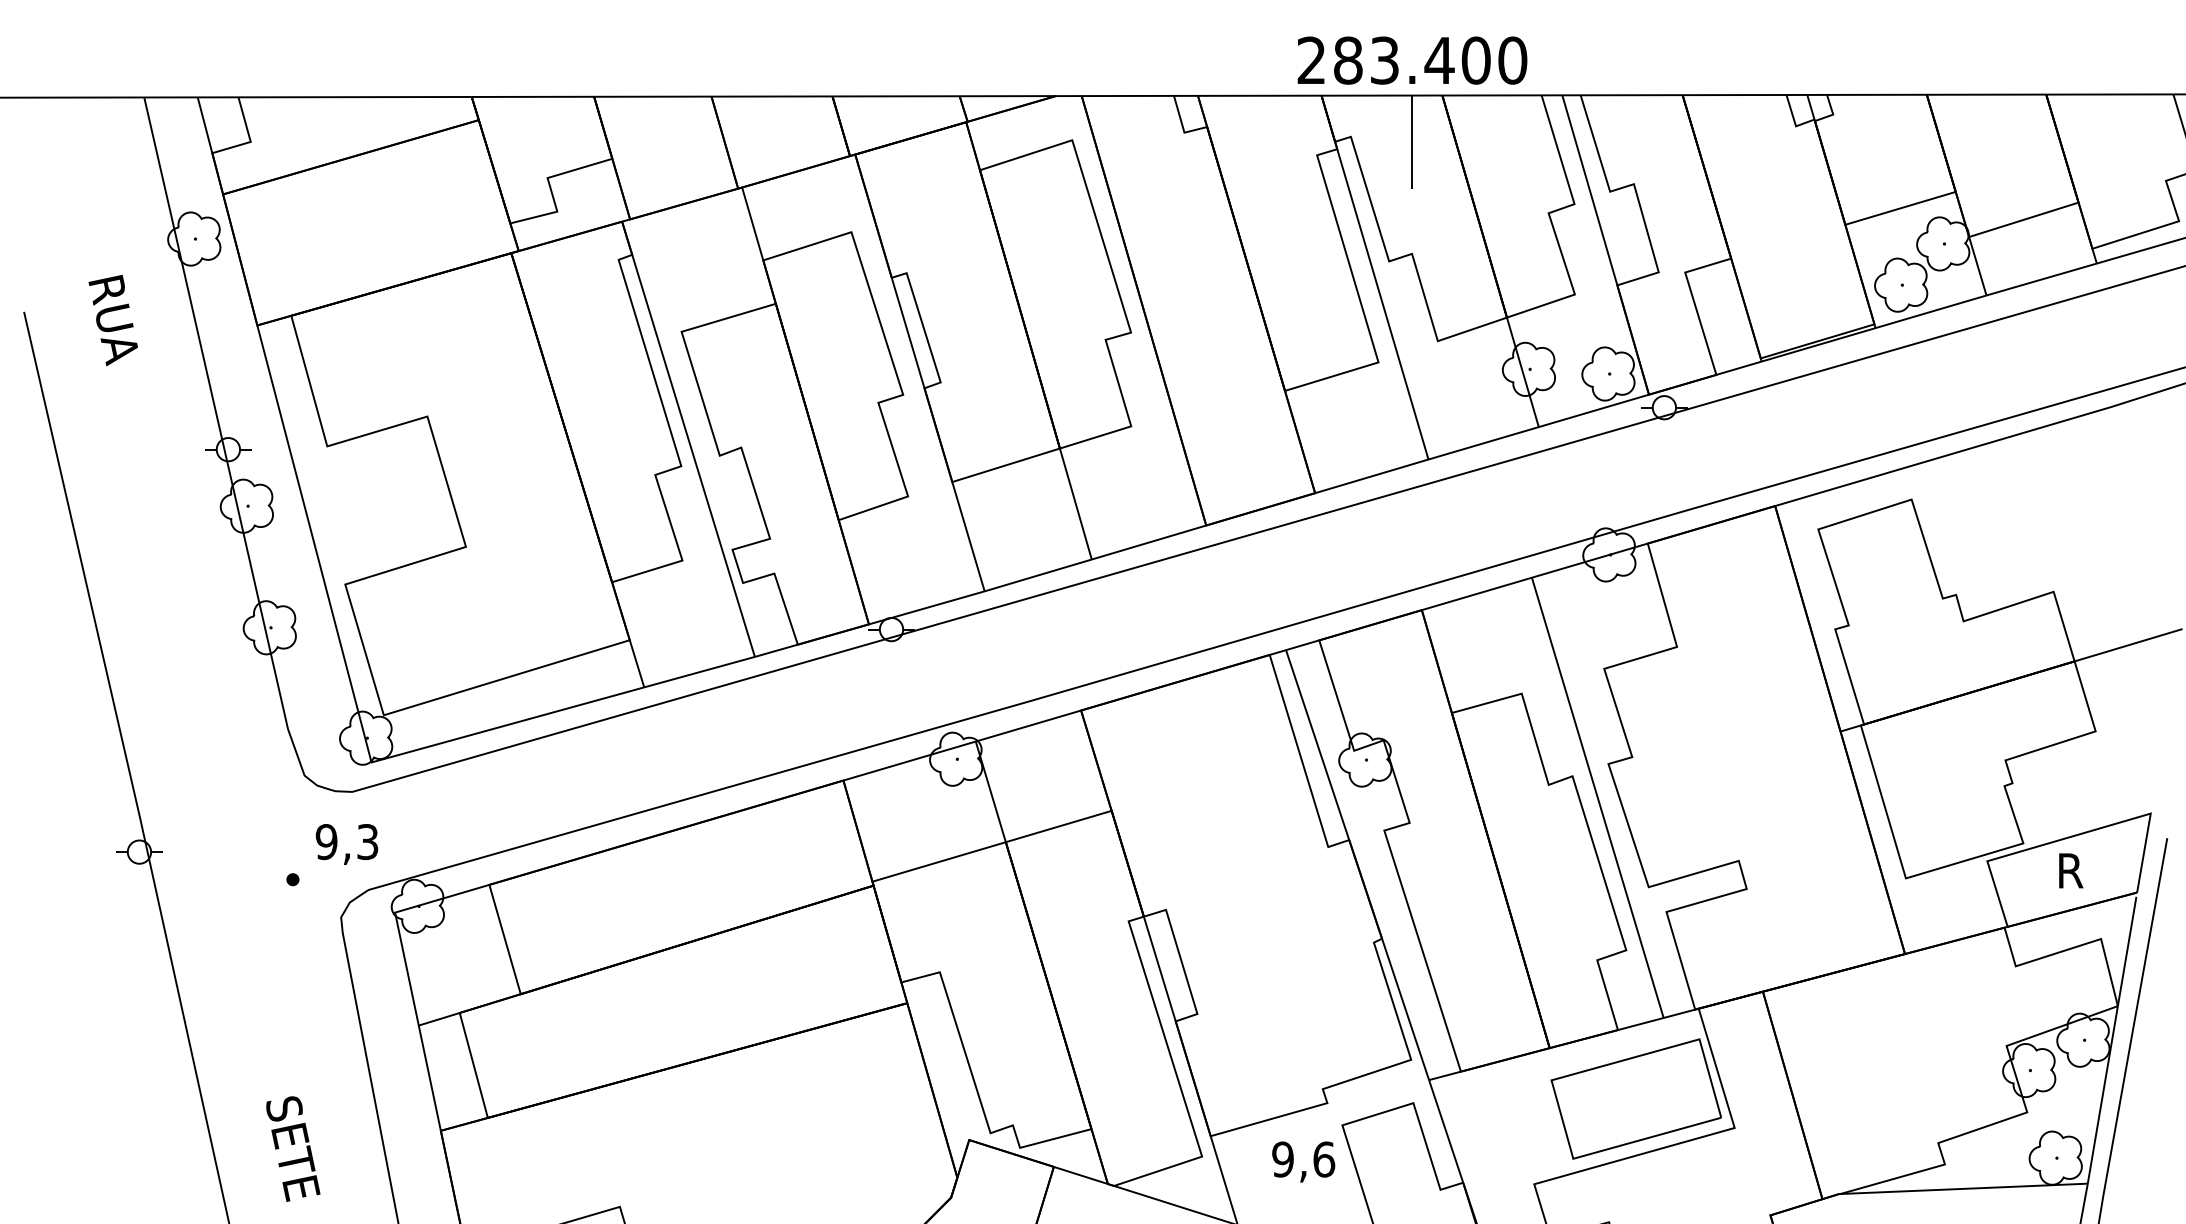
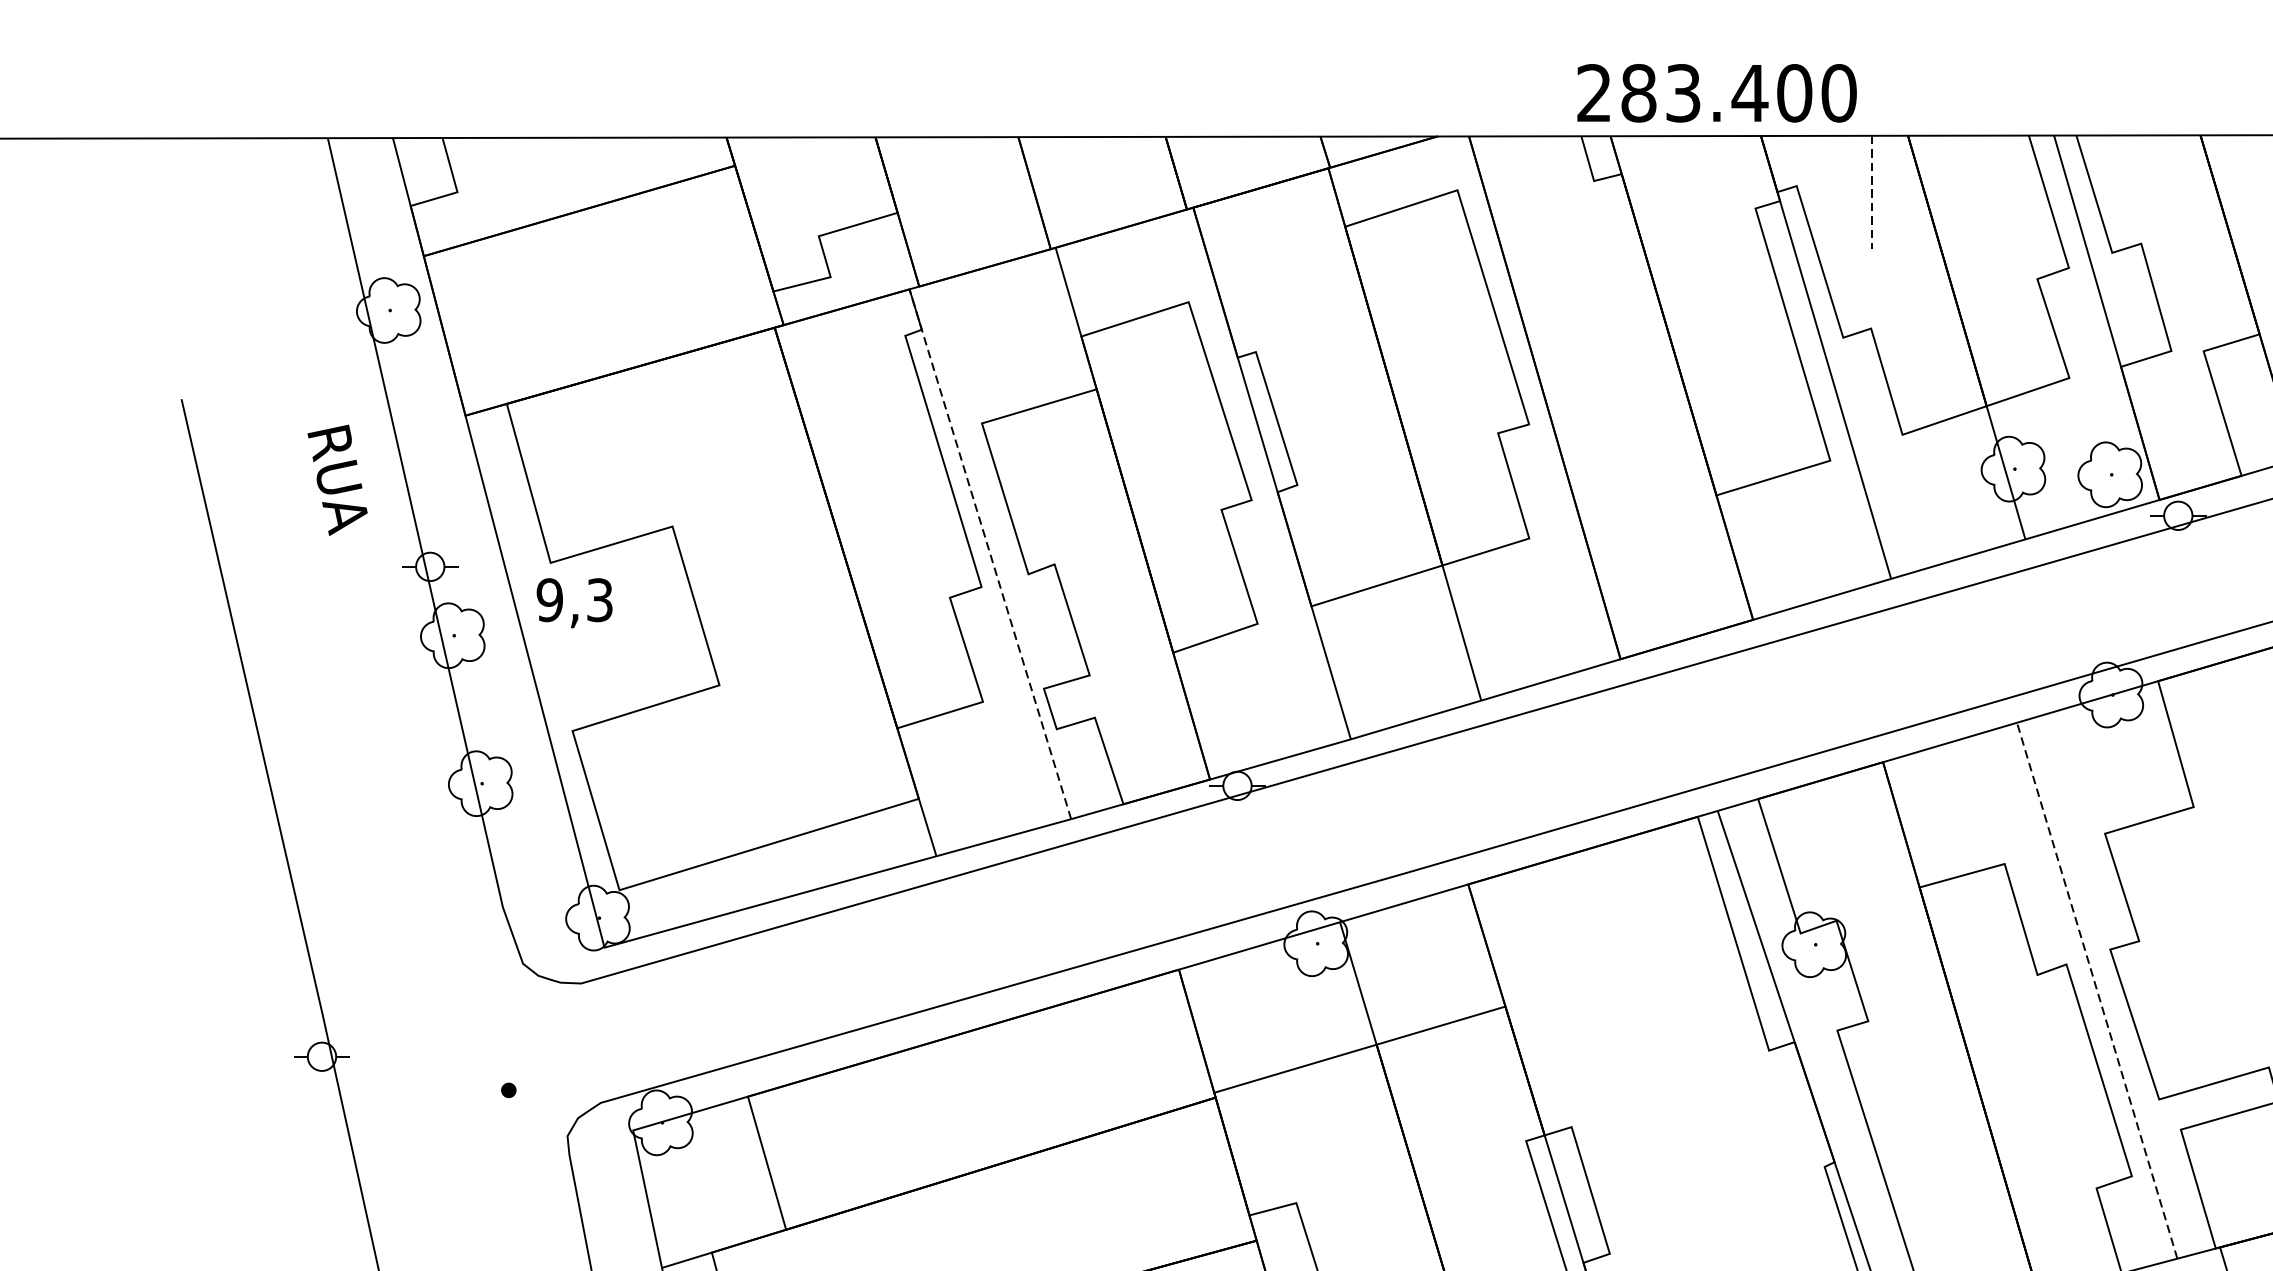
text: (1412, 60) -> (1717, 93), moved
line: (1412, 142) -> (1871, 192), solid -> dashed
text: (112, 320) -> (336, 480), moved
line: (688, 438) -> (990, 553), solid -> dashed
line: (1597, 797) -> (2096, 990), solid -> dashed
text: (346, 844) -> (574, 603), moved

